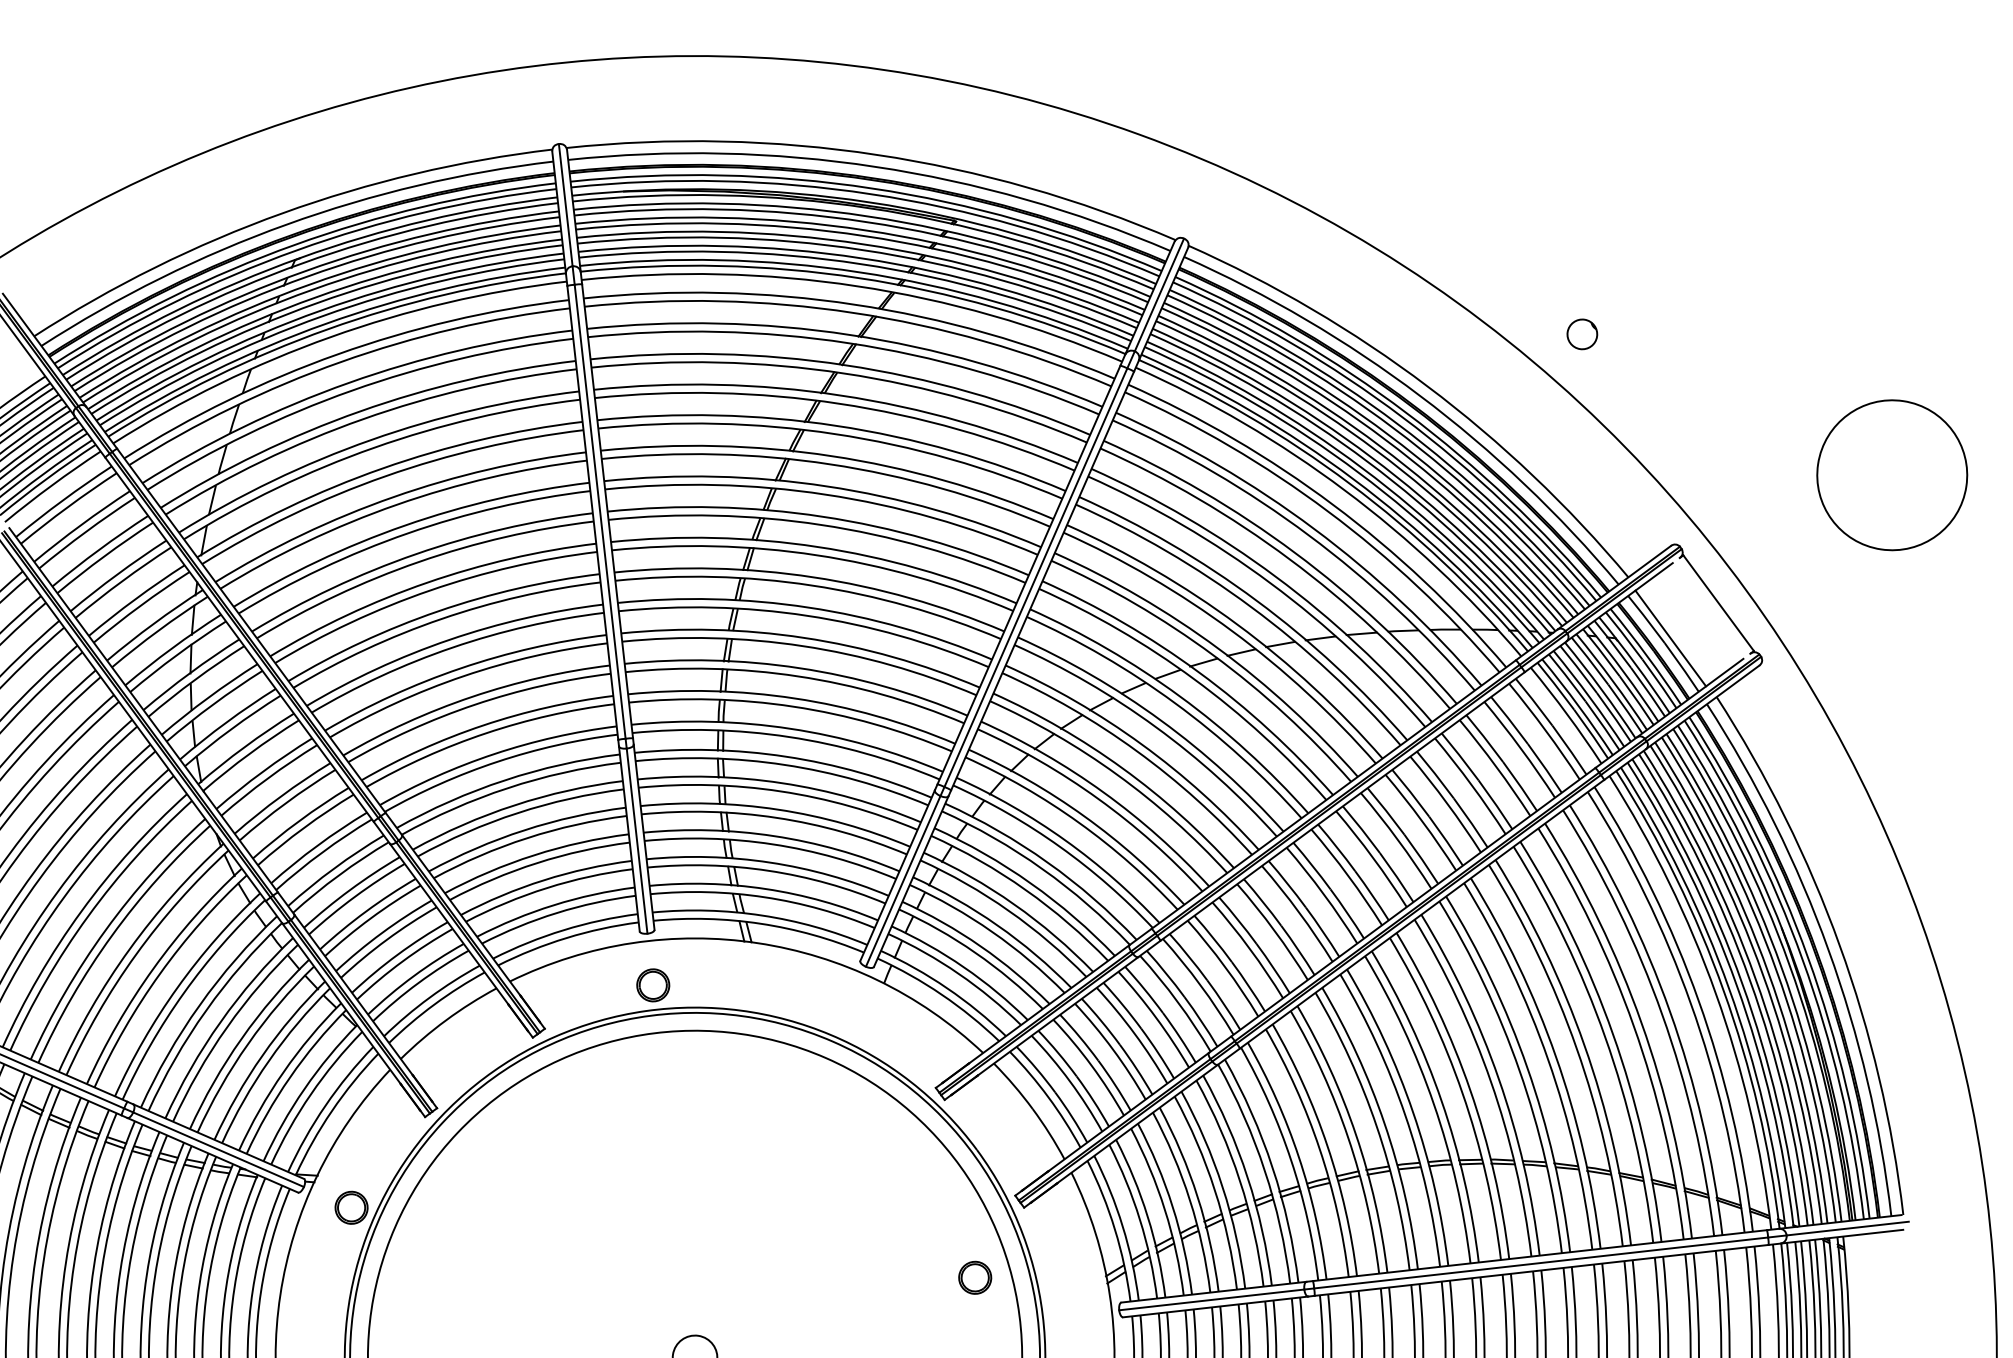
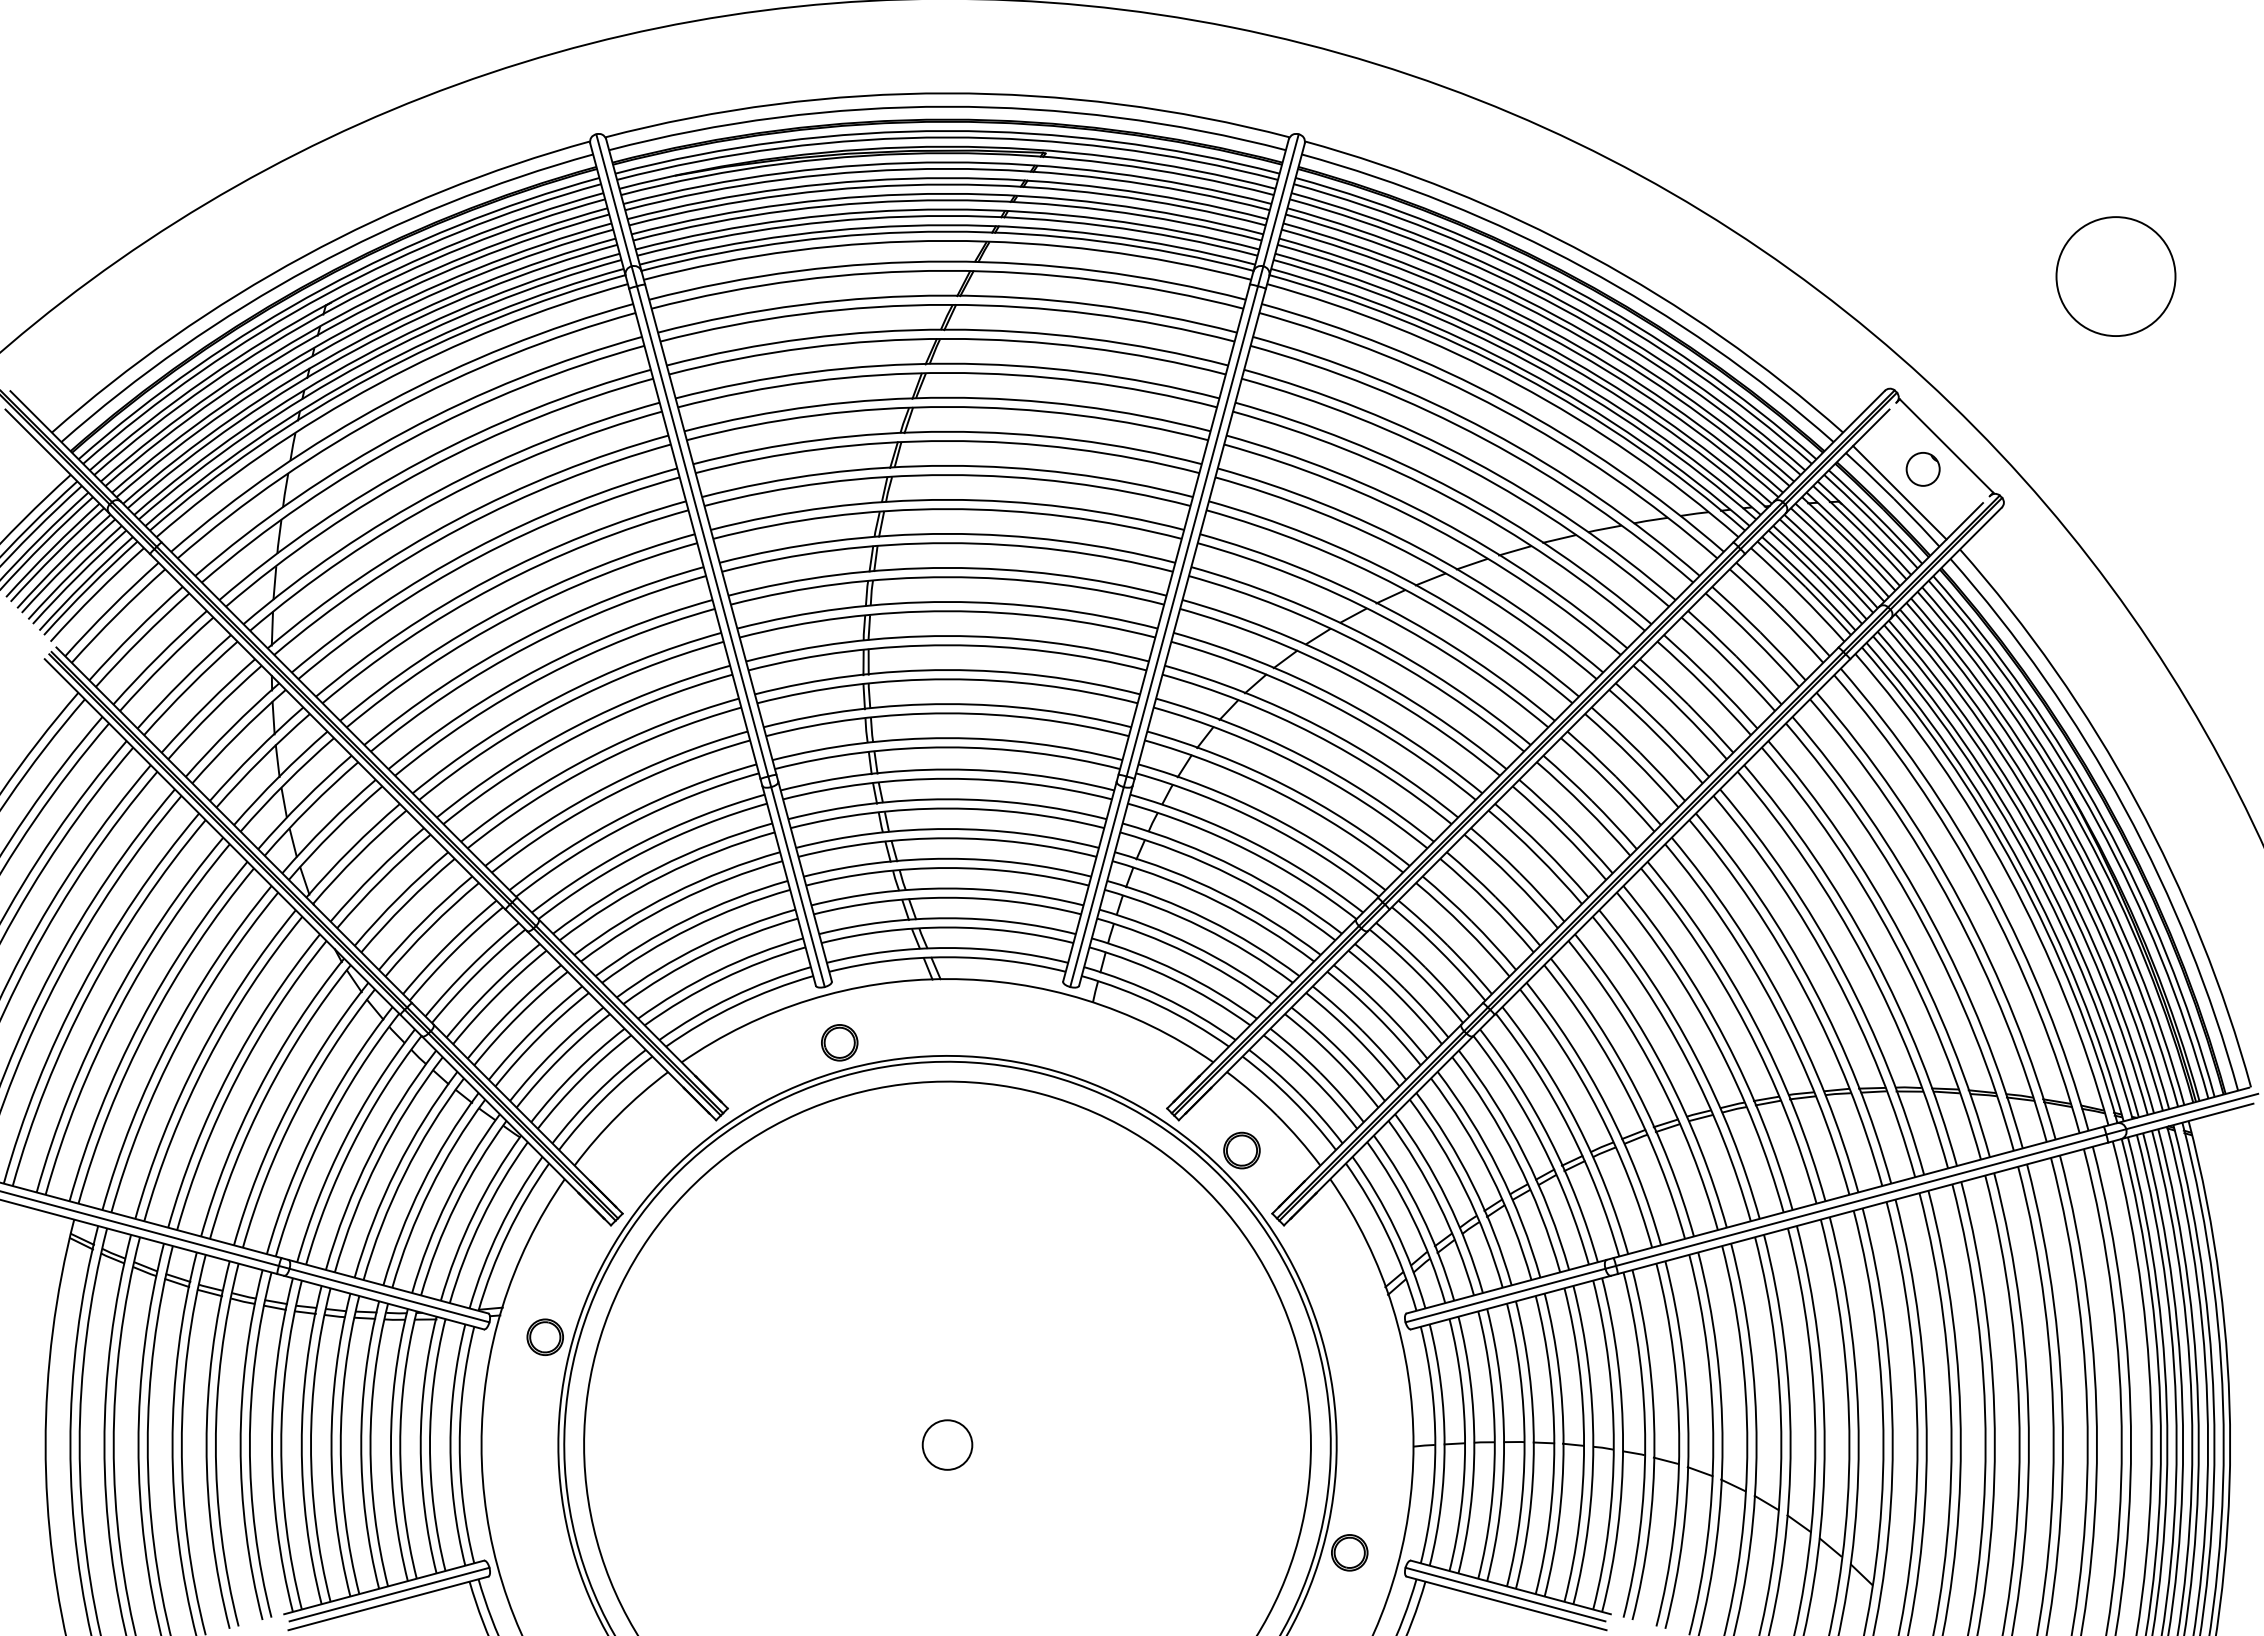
circle: (1581, 334) -> (1922, 469), moved
circle: (1891, 475) -> (2115, 276), size x0.71
part: (974, 1277) -> (1241, 1150), moved

